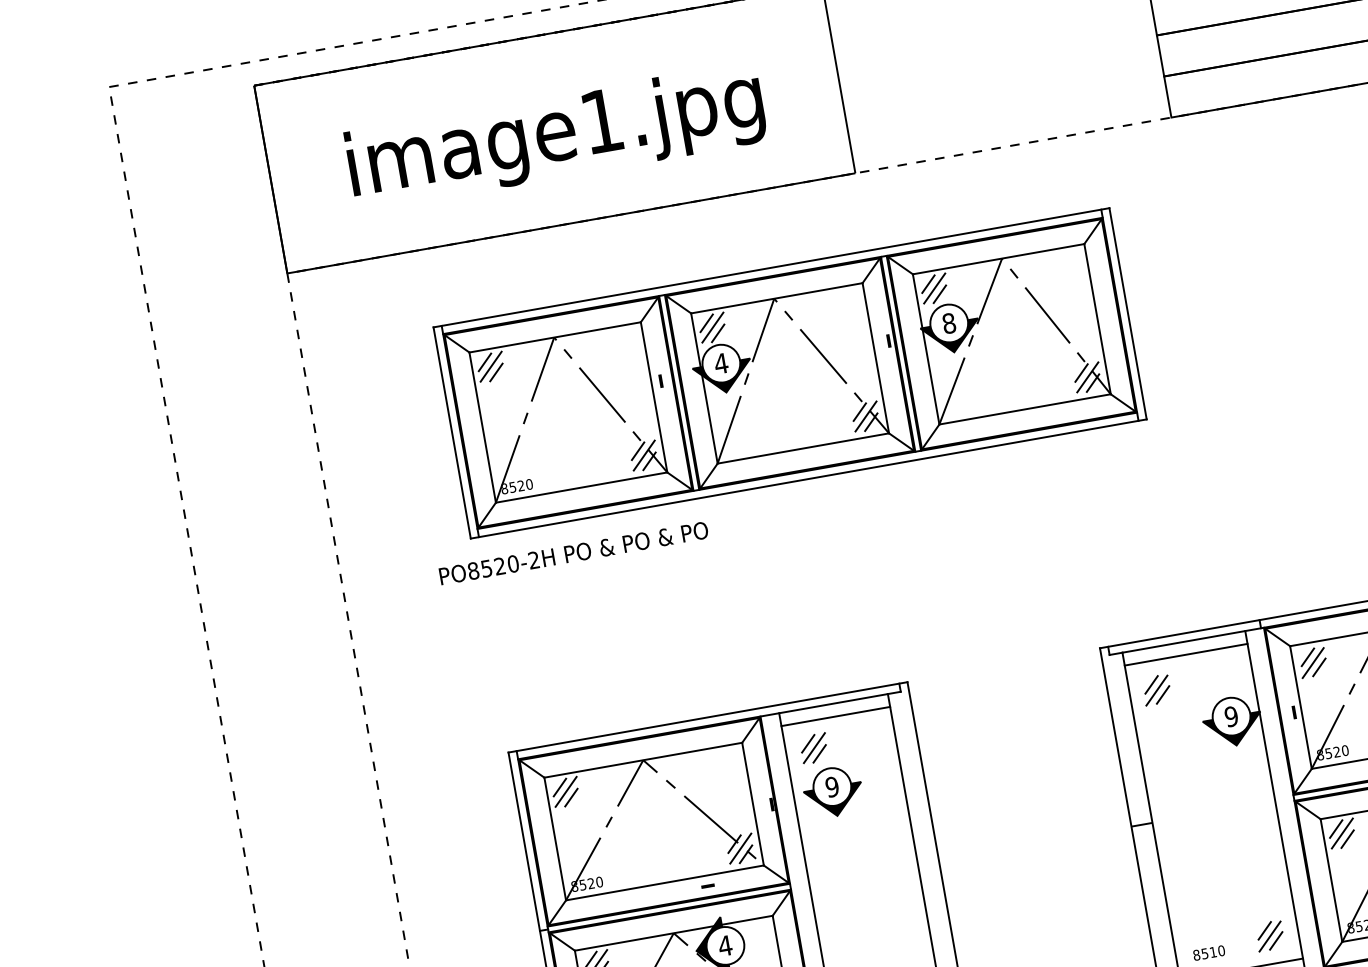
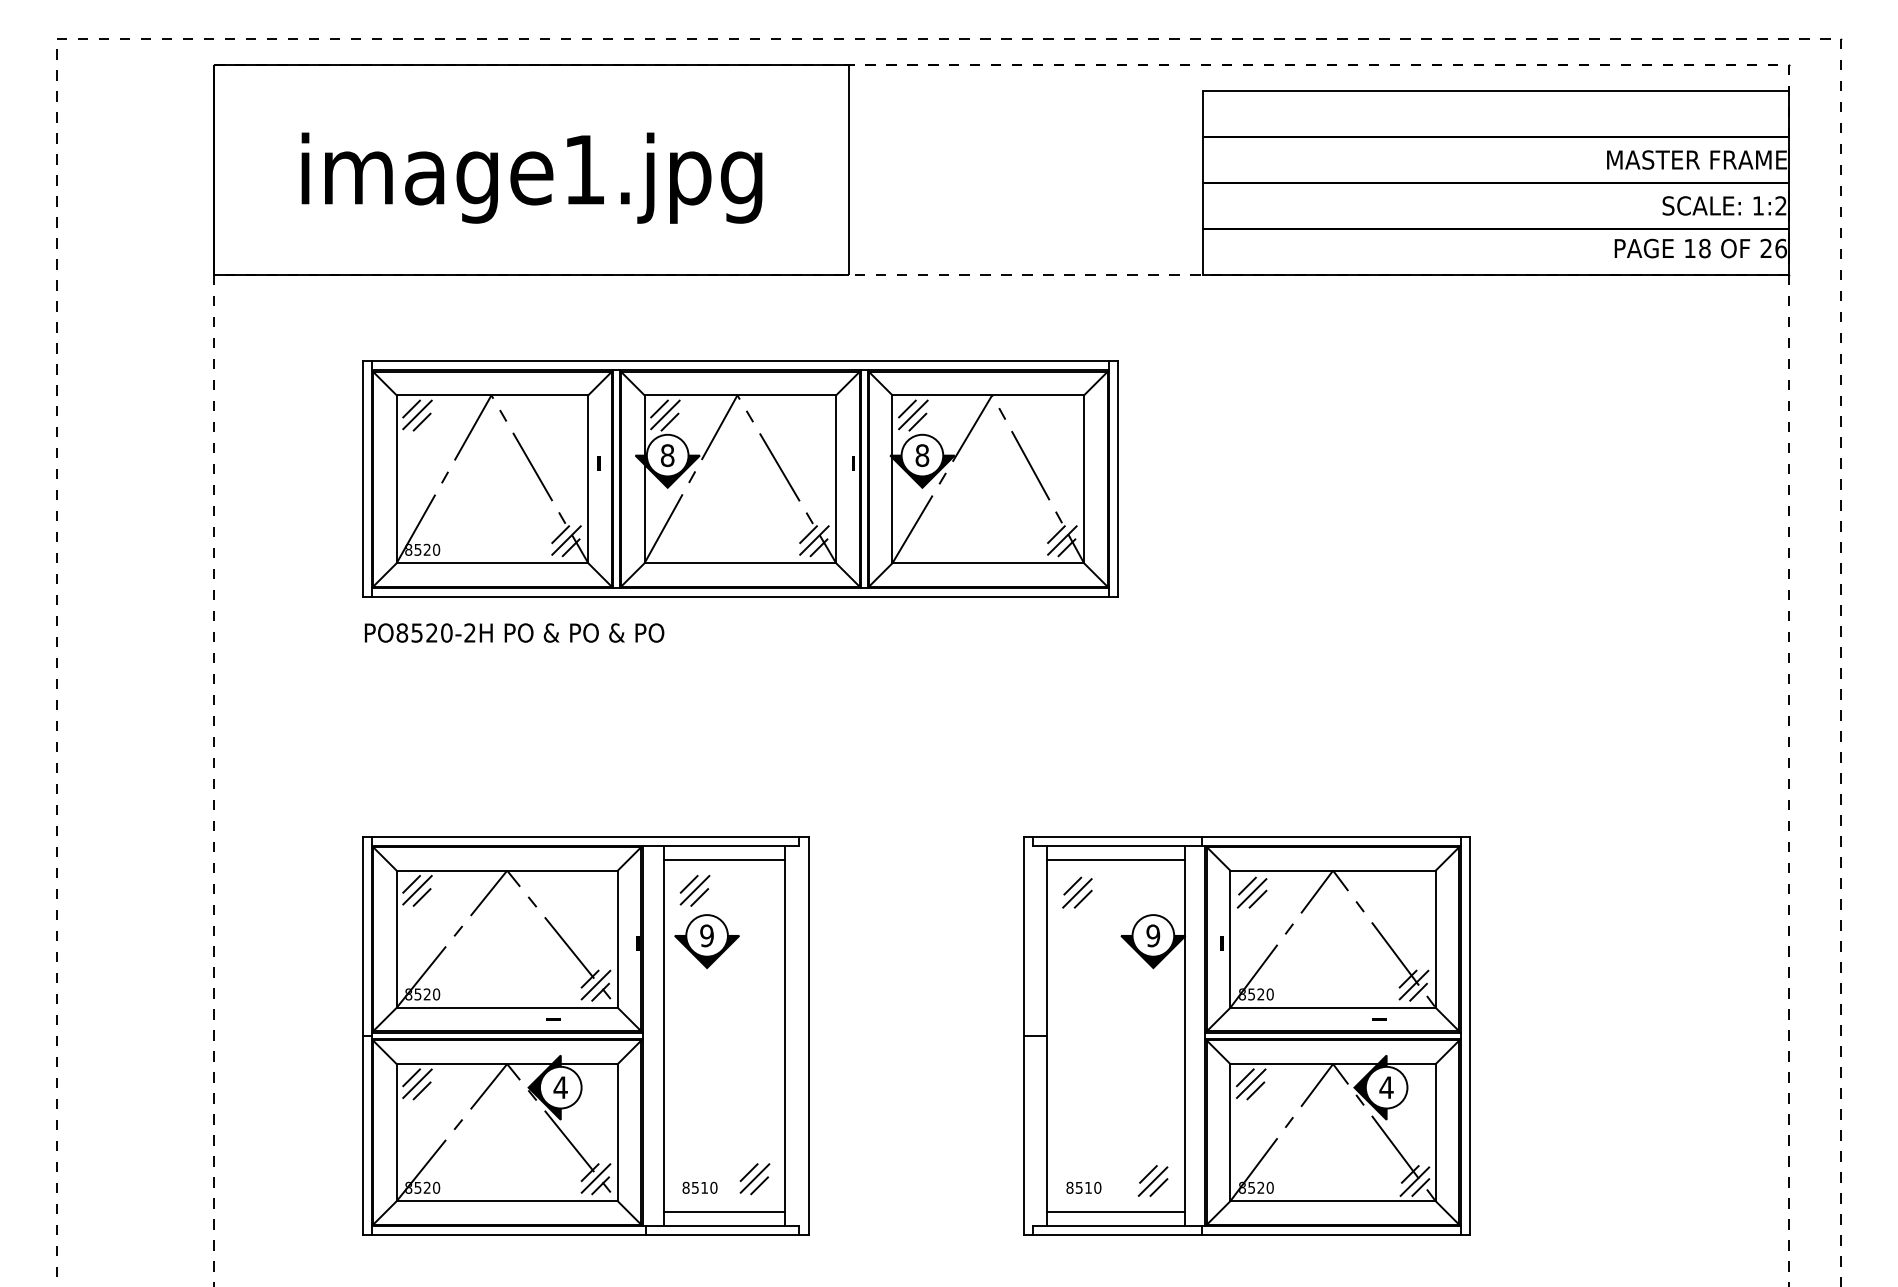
text: (721, 363) -> (667, 455), 4 -> 8
text: (573, 552) -> (514, 632), moved

